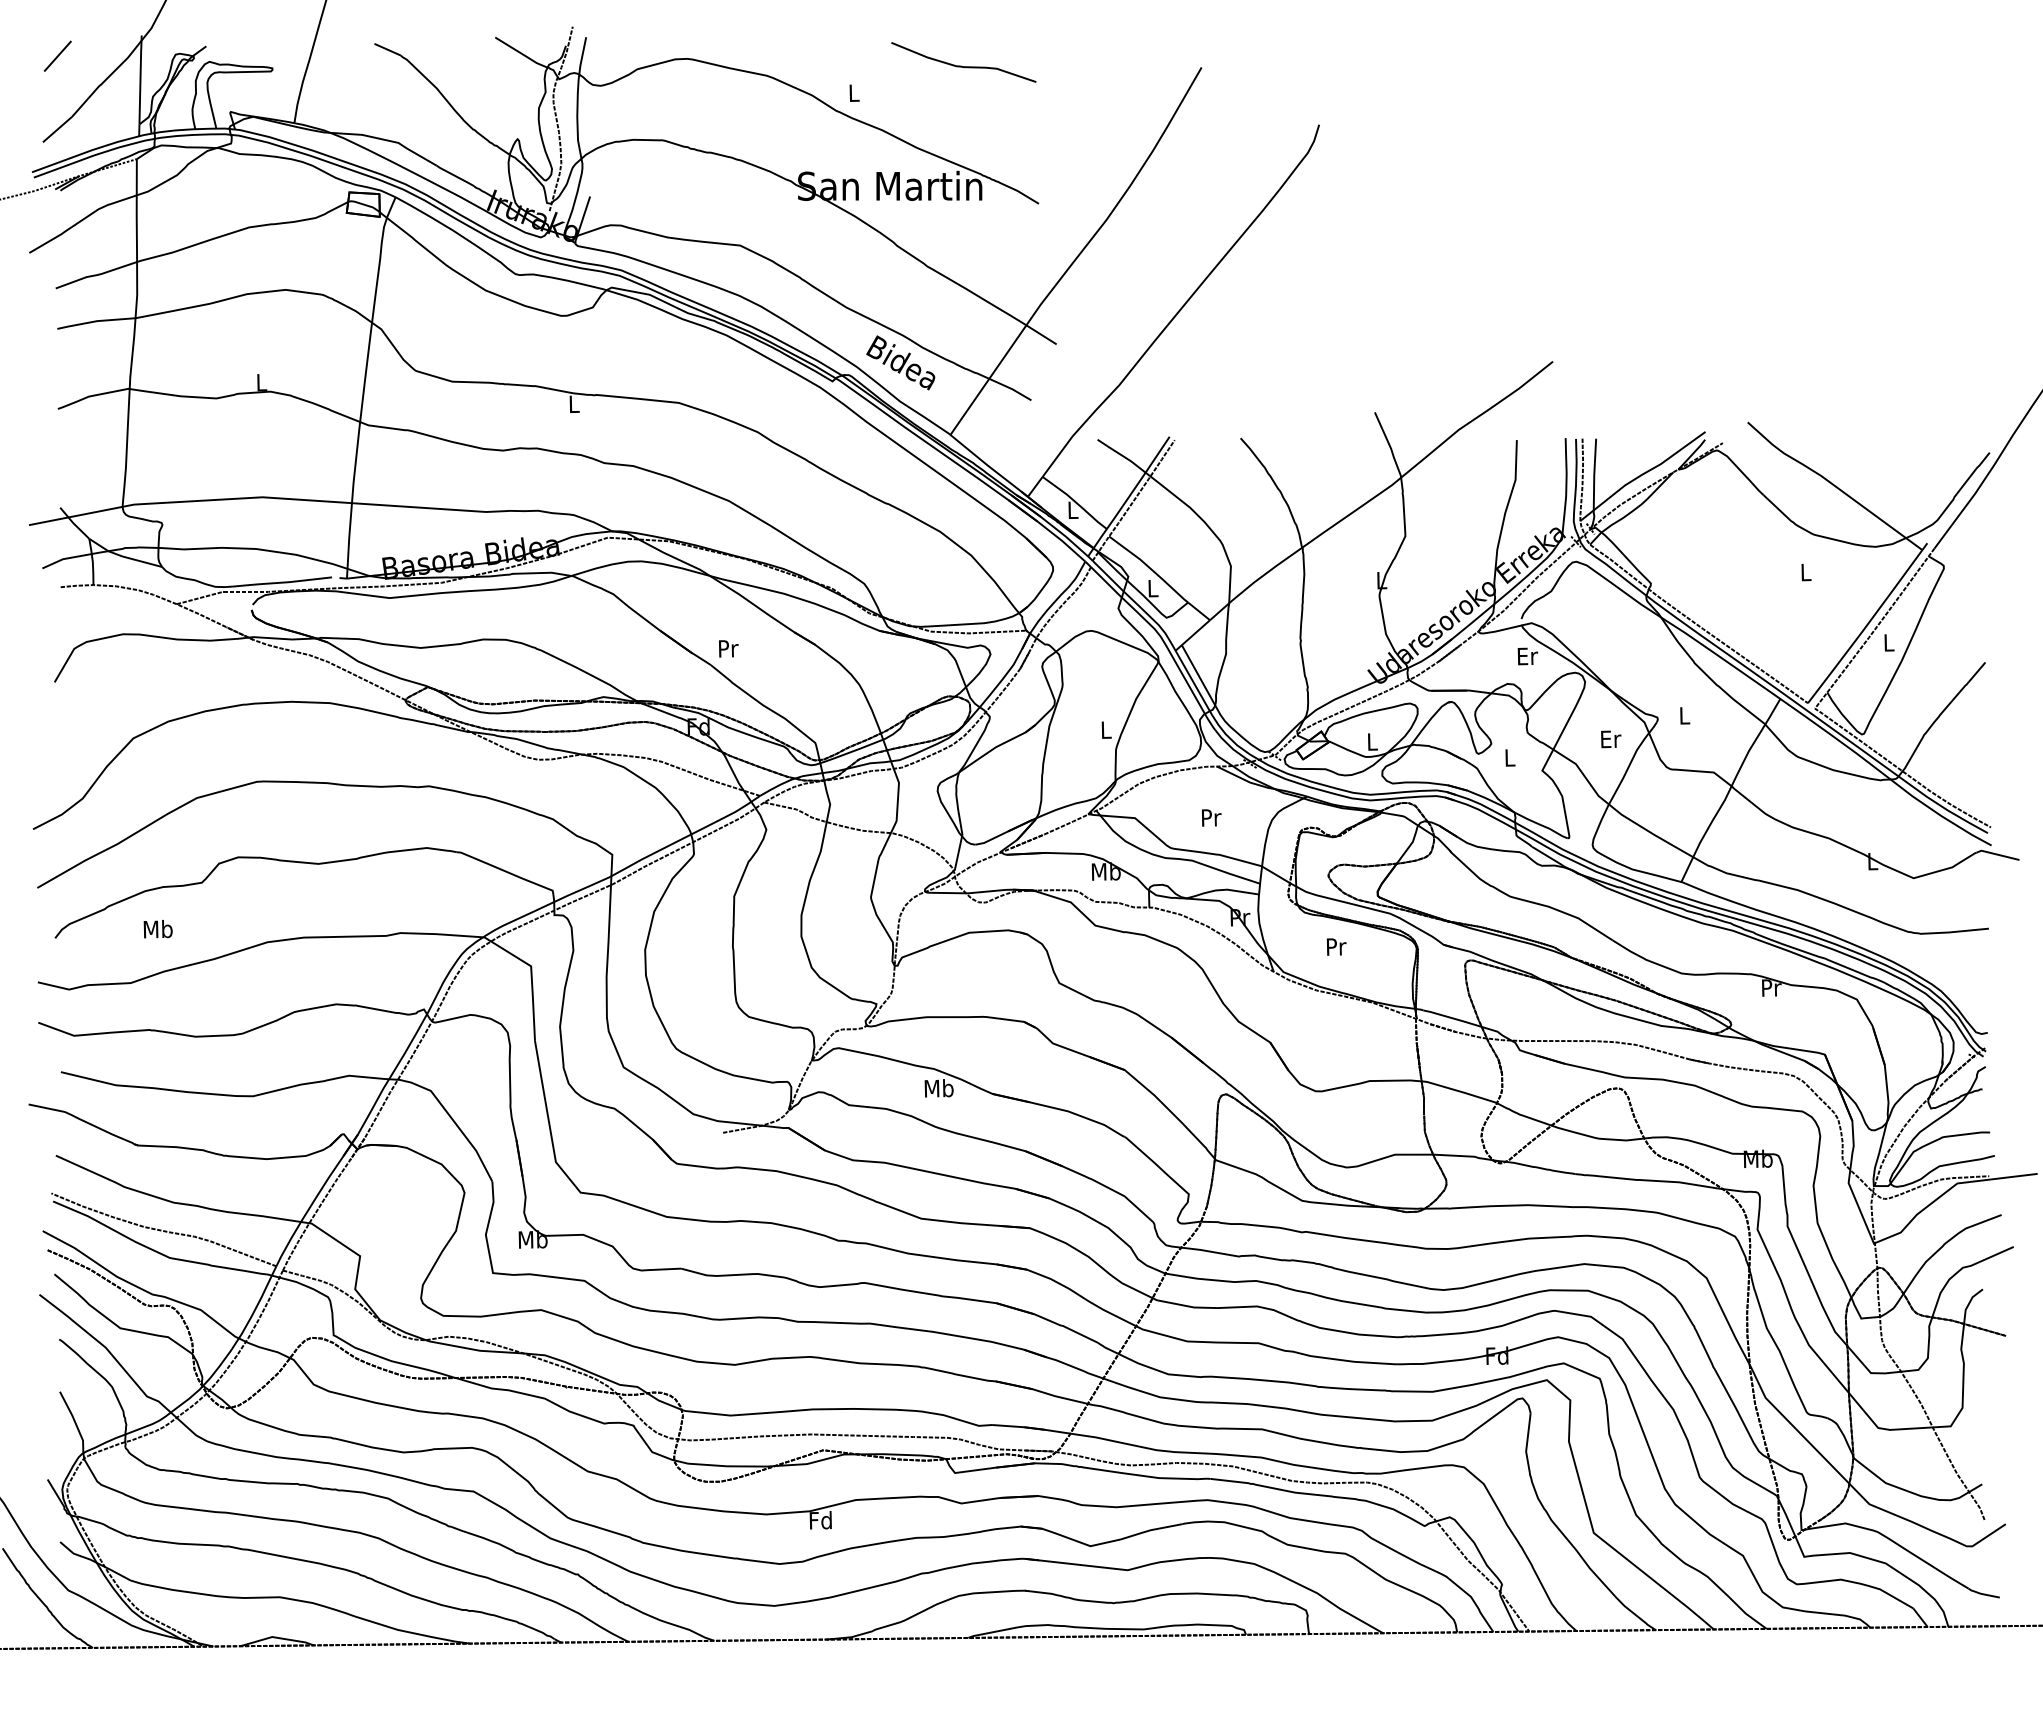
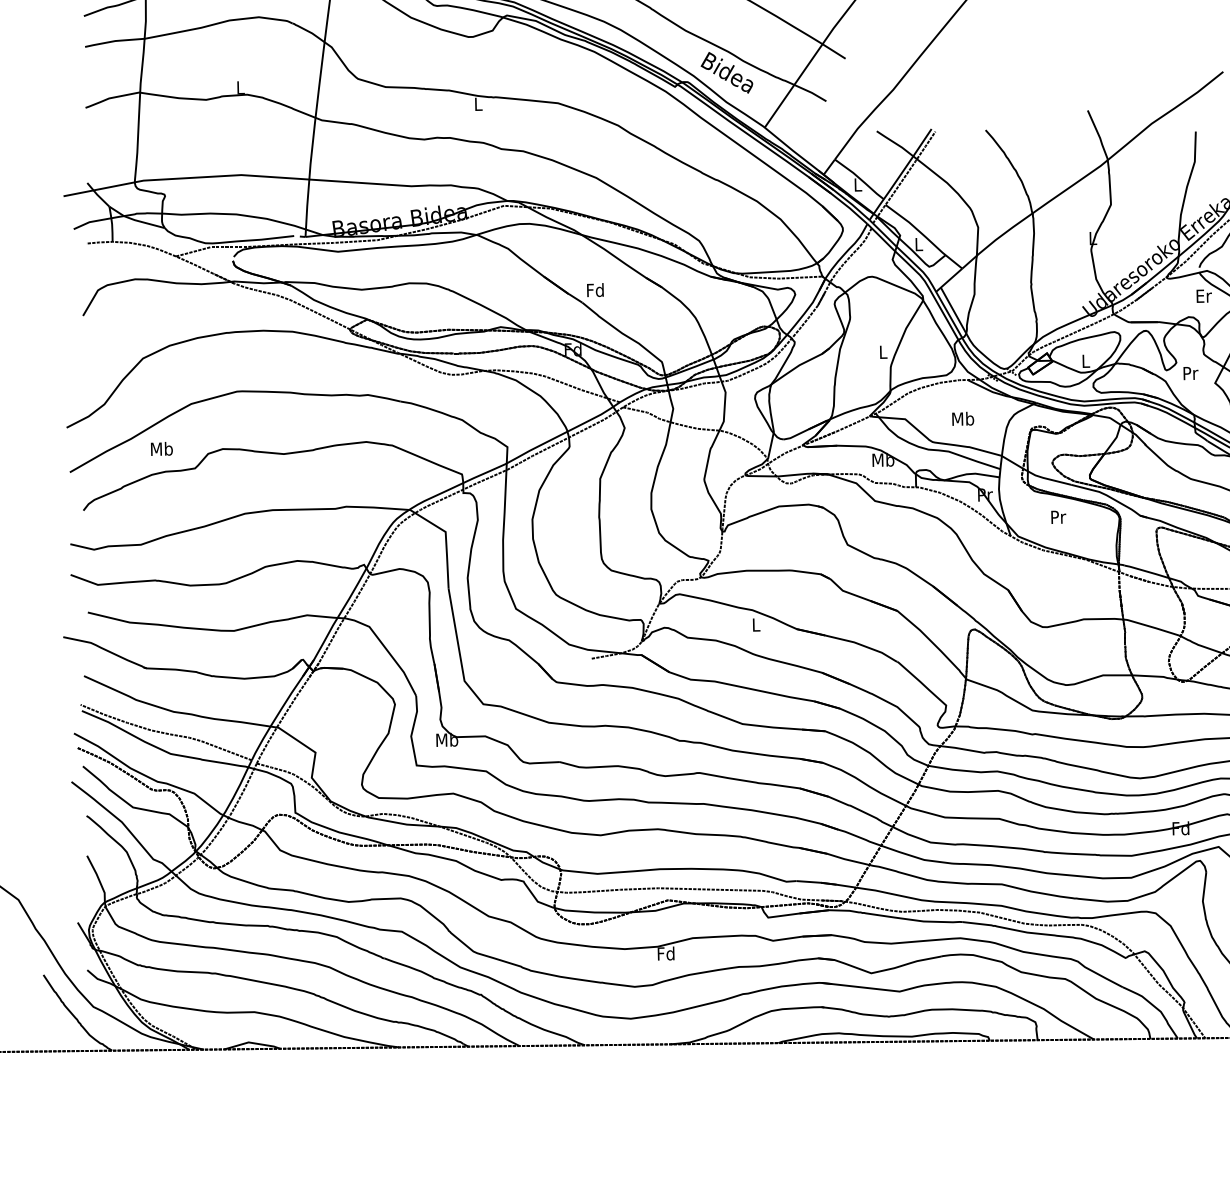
text: (727, 648) -> (595, 290), Pr -> Fd
text: (1510, 757) -> (1190, 373), L -> Pr
text: (1210, 817) -> (962, 418), Pr -> Mb
text: (157, 929) -> (161, 449), moved
text: (938, 1088) -> (755, 624), Mb -> L

